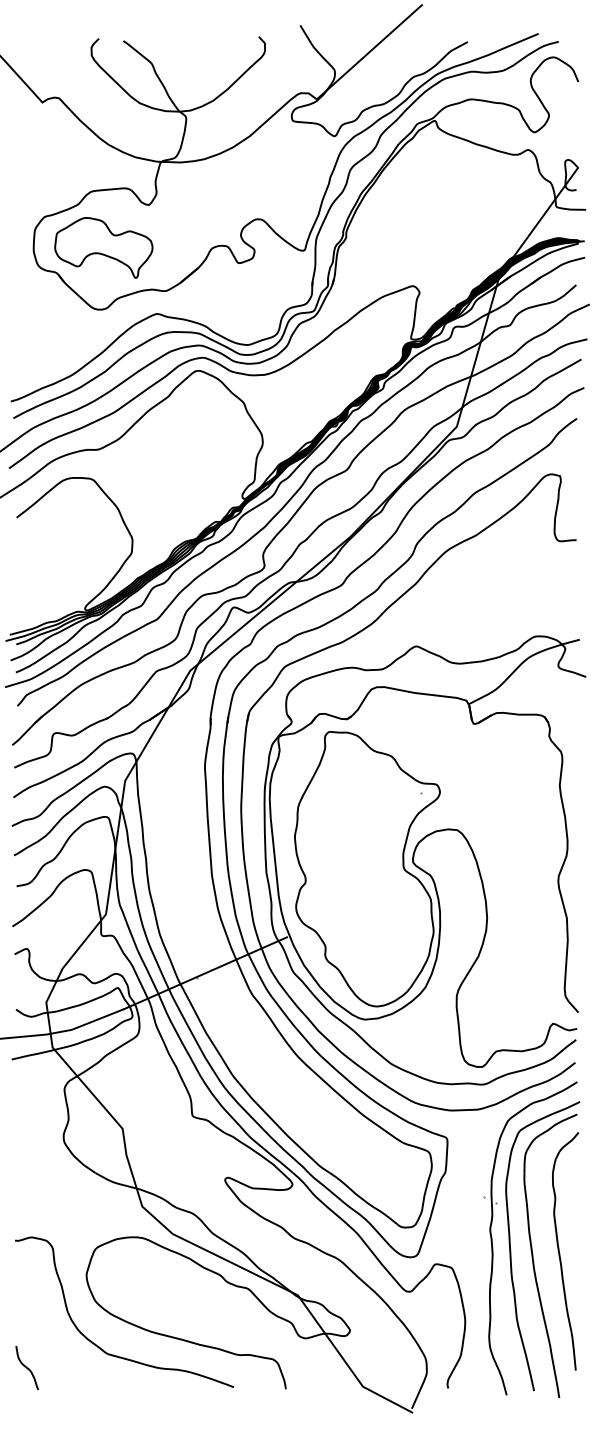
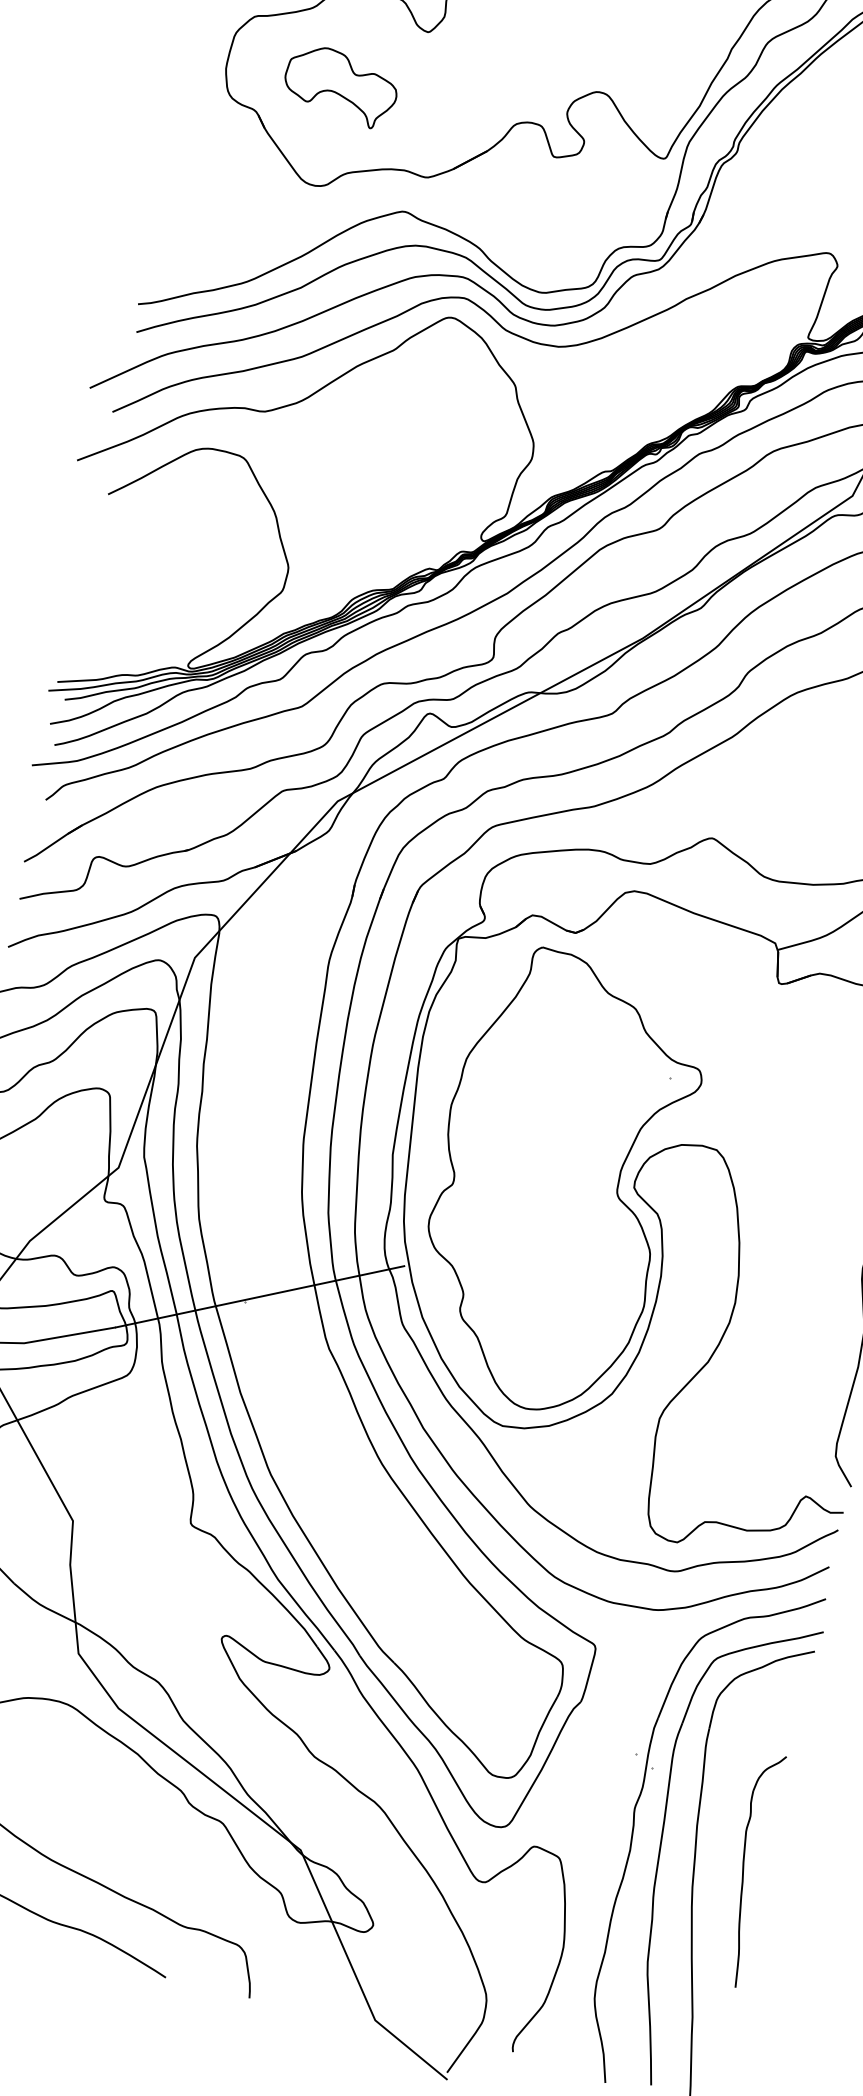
part: (103, 247) -> (340, 85), size x0.7
part: (565, 1251) -> (749, 1869), size x0.6

